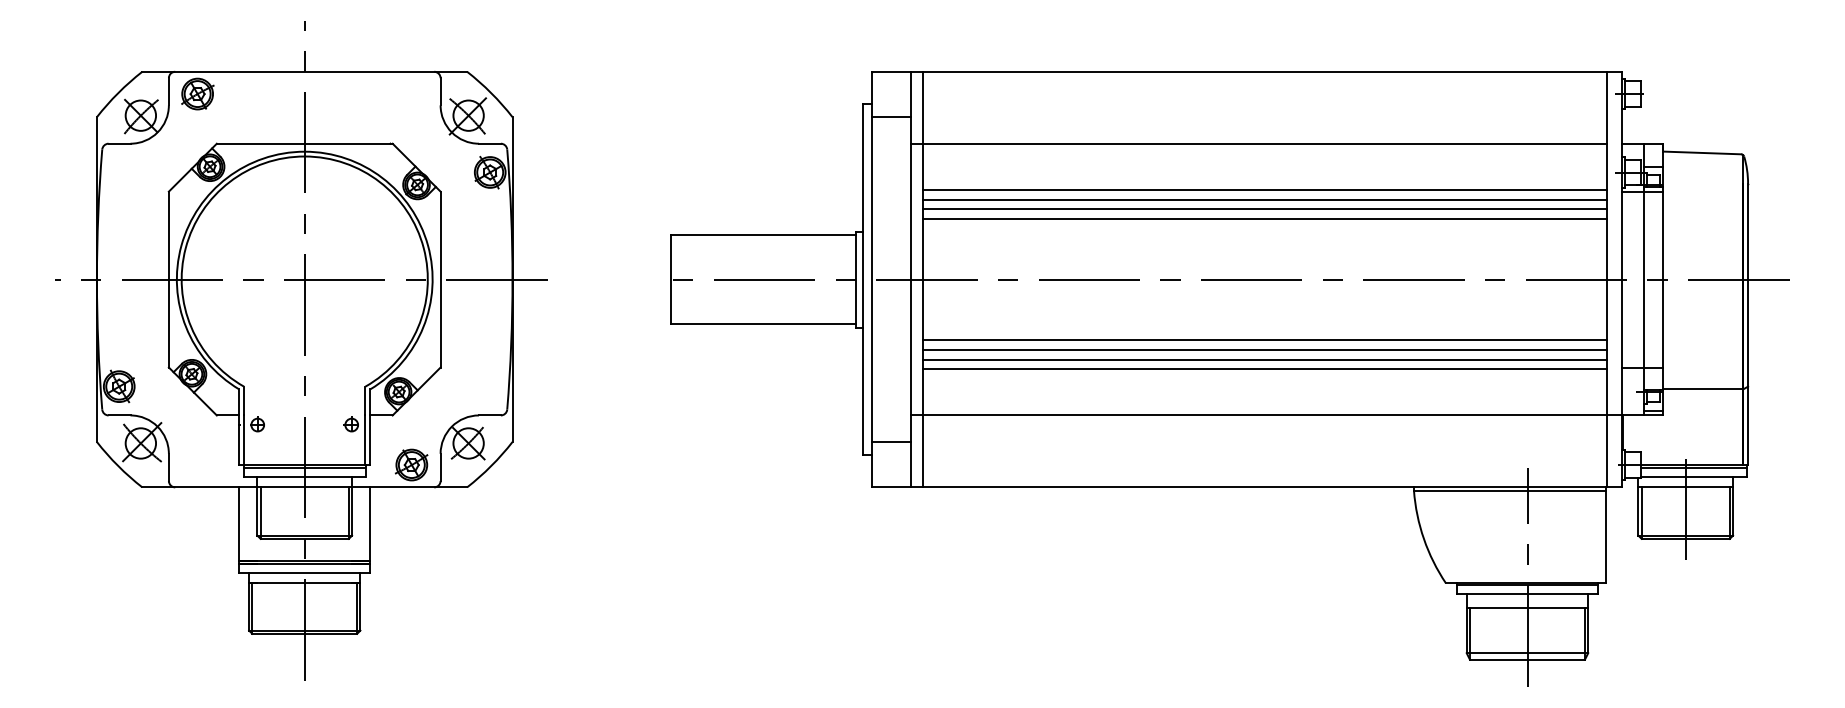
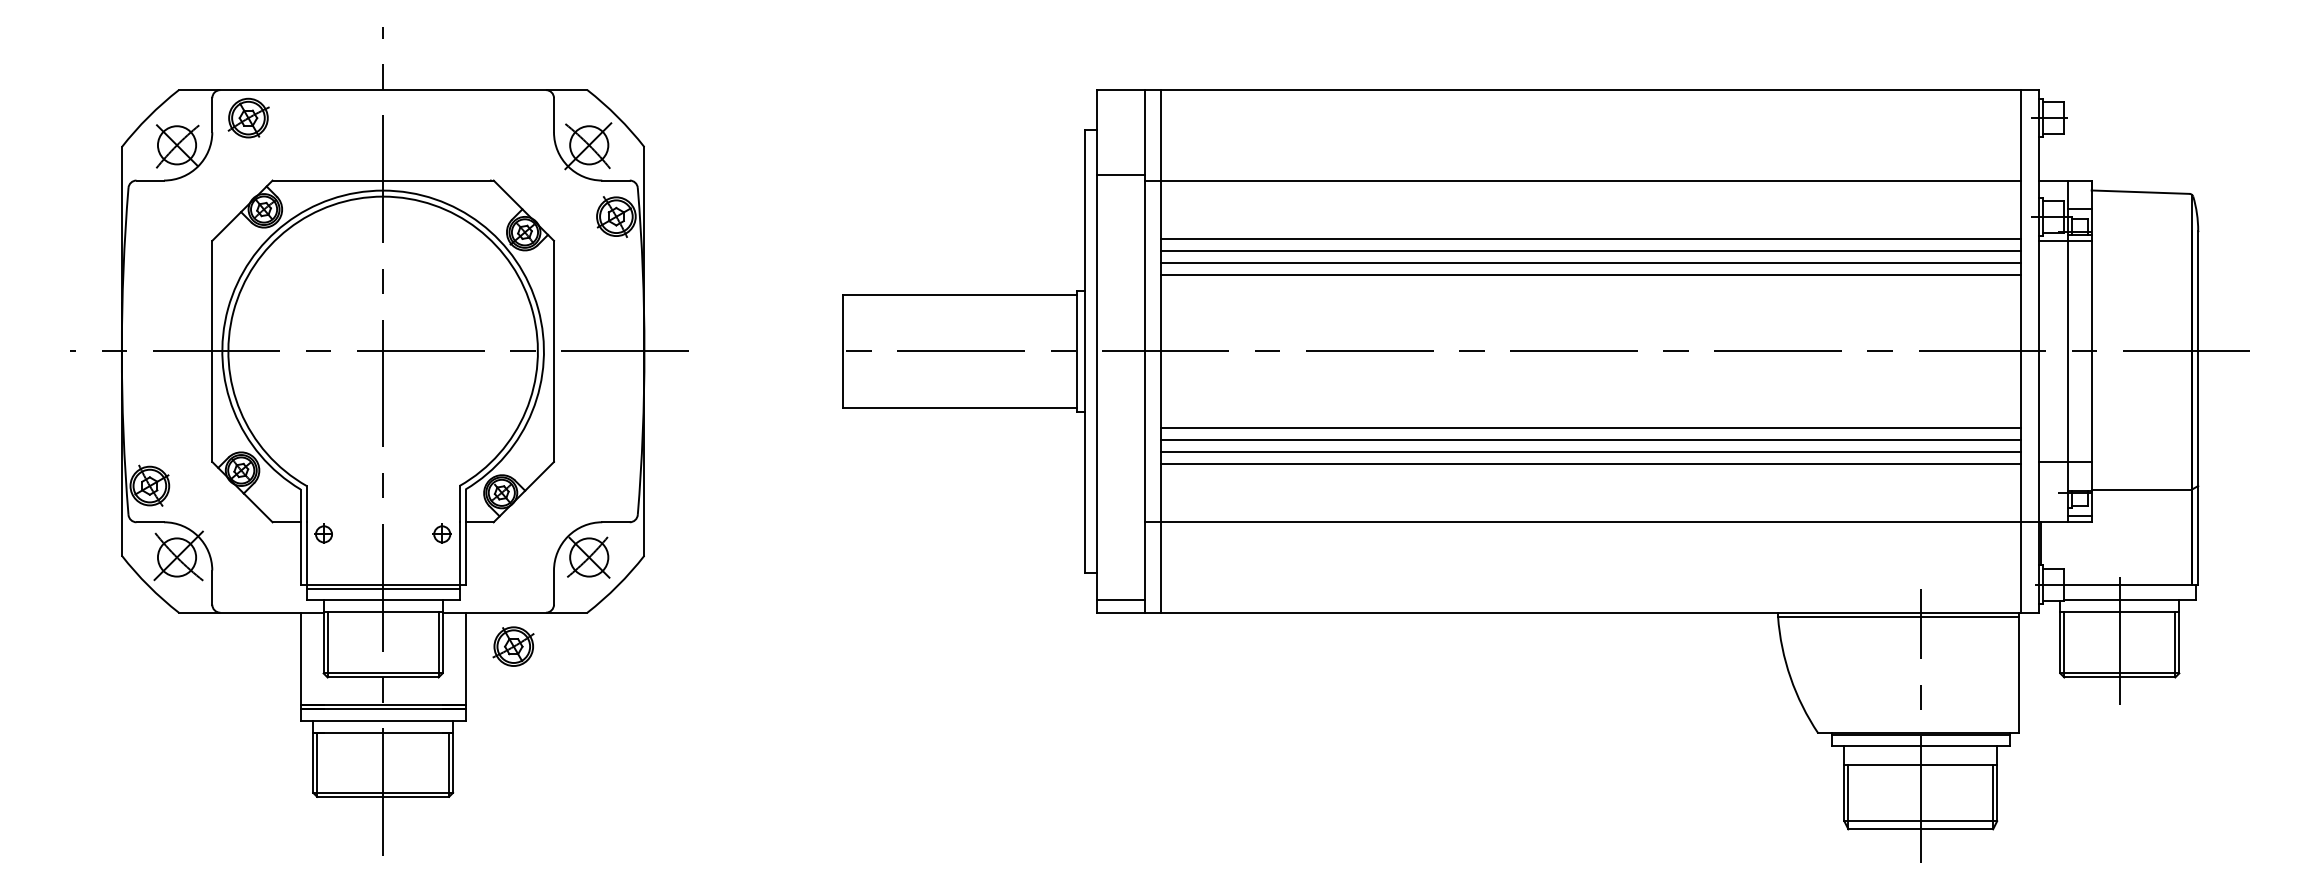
line: (891, 117) -> (1120, 175), moved
line: (891, 441) -> (1120, 599), moved
part: (411, 464) -> (513, 646), moved
line: (1693, 468) -> (2129, 588), removed

